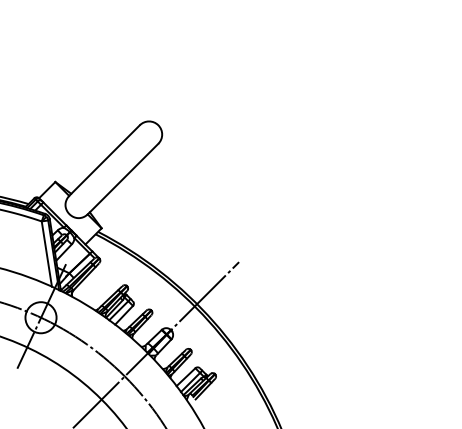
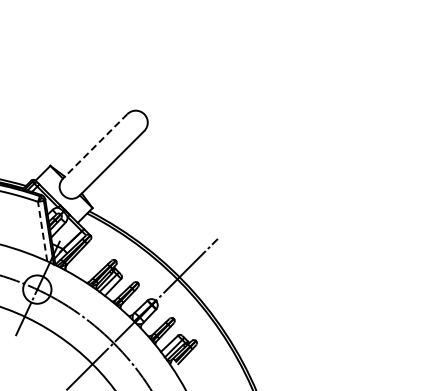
line: (104, 160) -> (95, 146), solid -> dashed
line: (46, 253) -> (42, 231), solid -> dashed

